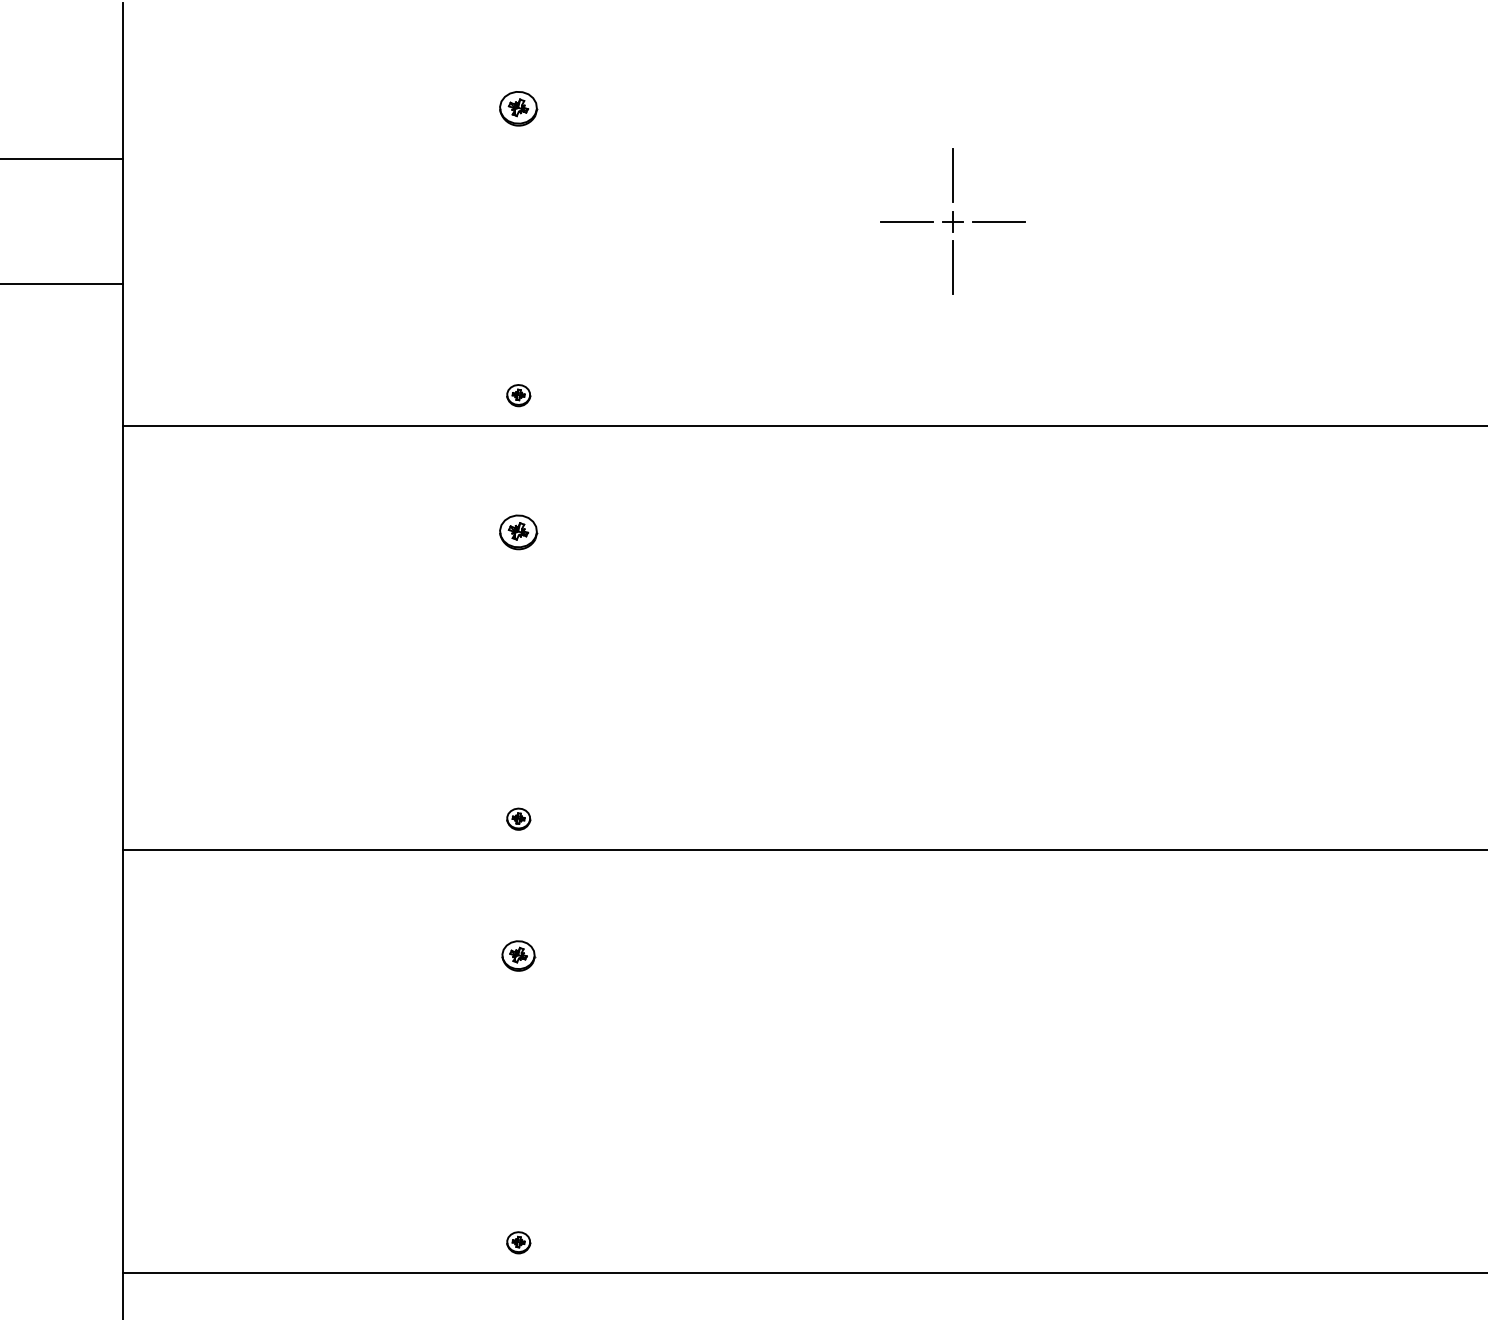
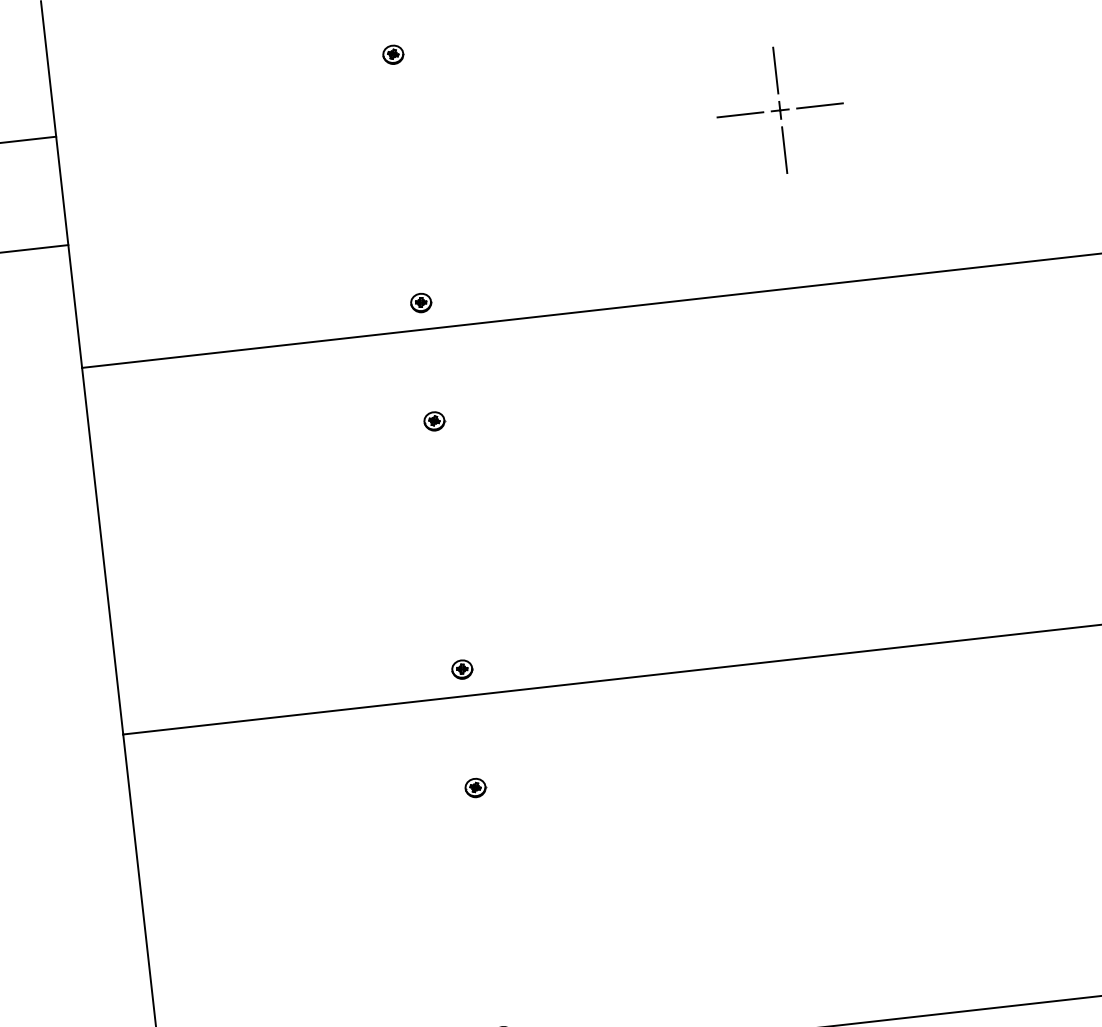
part: (518, 108) -> (393, 54), size x0.62
part: (518, 532) -> (434, 421), size x0.62
part: (518, 955) -> (475, 787), size x0.71

